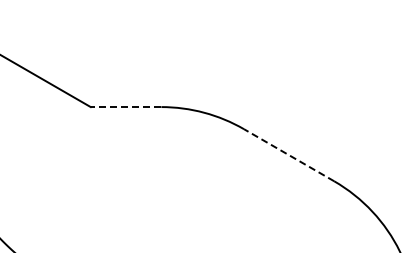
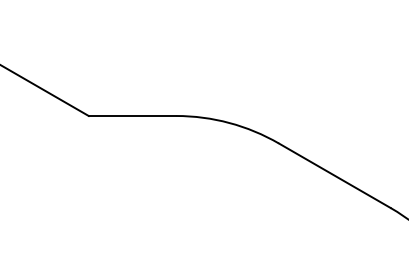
line: (125, 107) -> (131, 116), dashed -> solid
line: (288, 155) -> (333, 176), dashed -> solid

